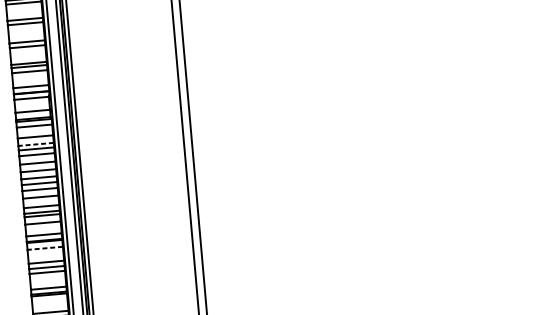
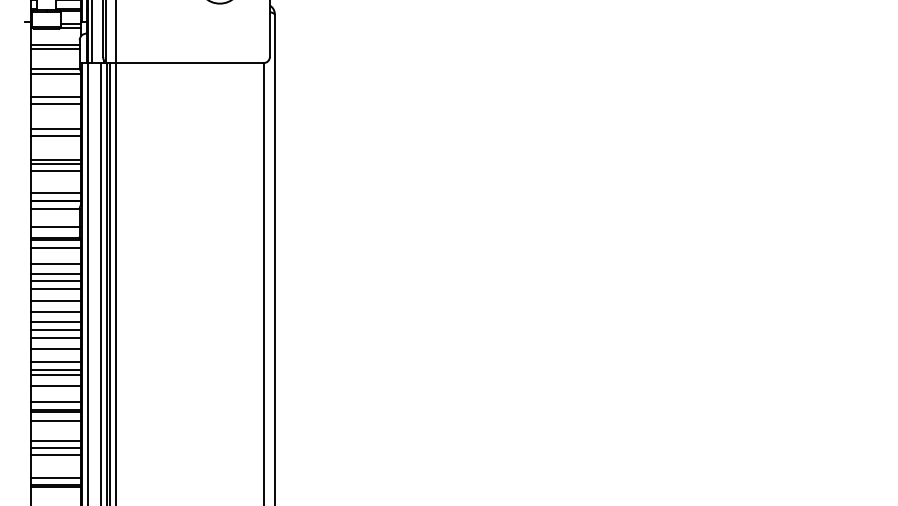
line: (35, 144) -> (55, 274), dashed -> solid
line: (44, 248) -> (55, 421), dashed -> solid

